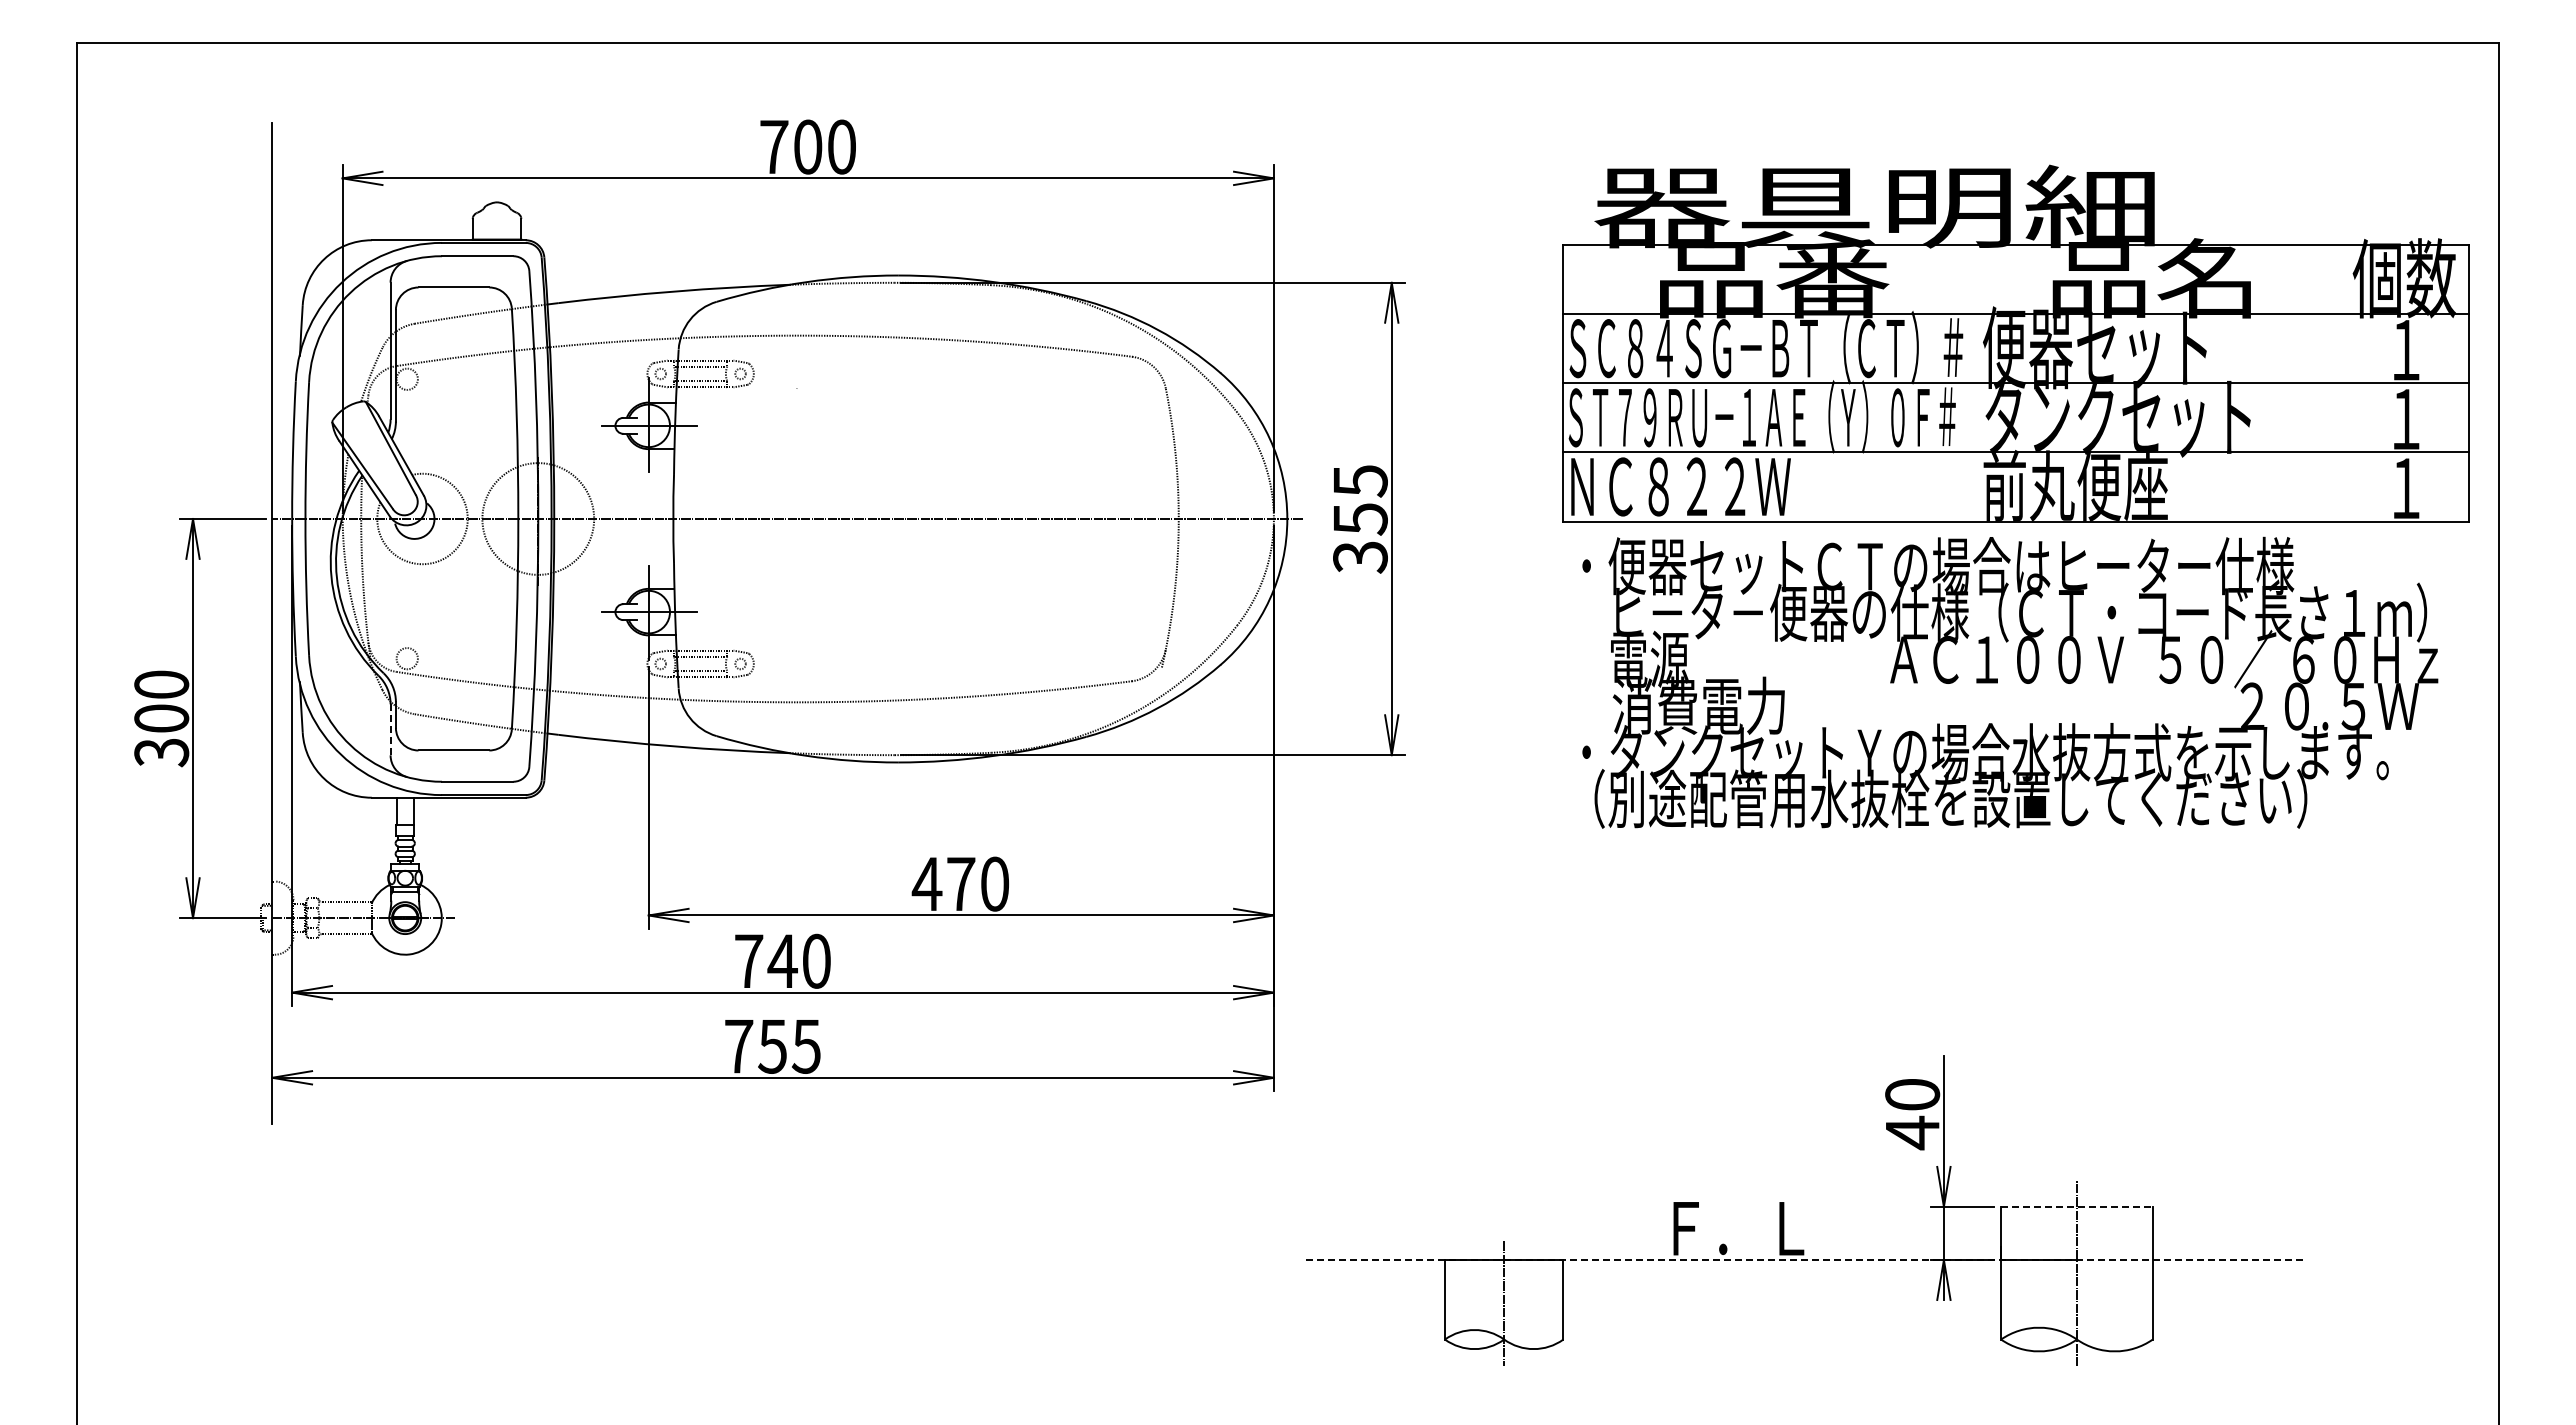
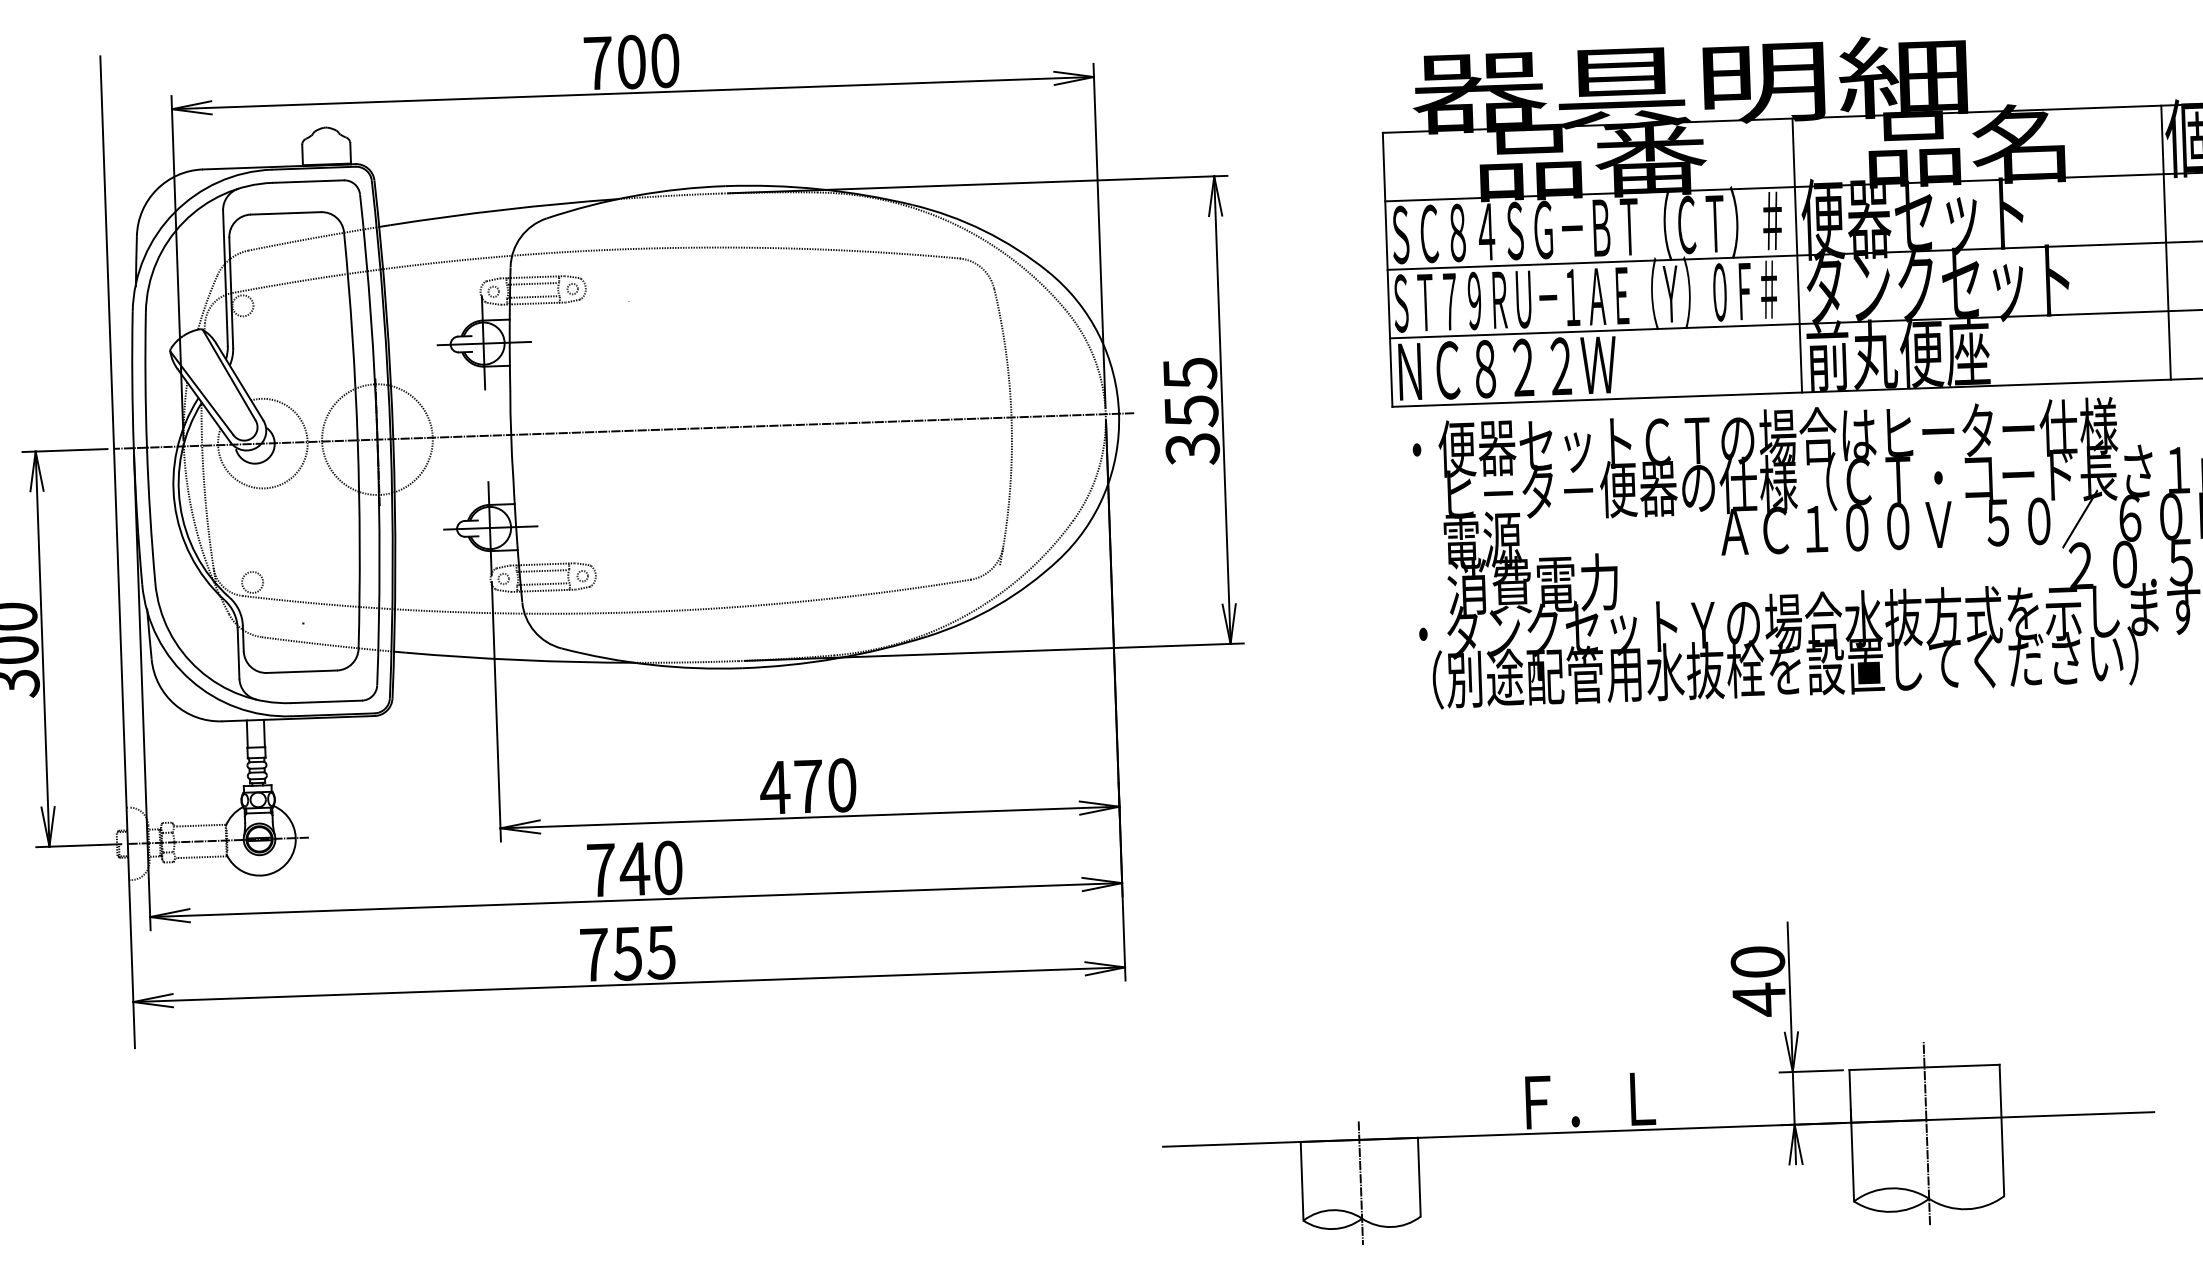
line: (1977, 382) -> (1797, 254), added
line: (2349, 382) -> (2165, 241), added
line: (390, 729) -> (238, 653), dashed -> solid
line: (2076, 1206) -> (1924, 1067), dashed -> solid
line: (1806, 1260) -> (1658, 1129), dashed -> solid

